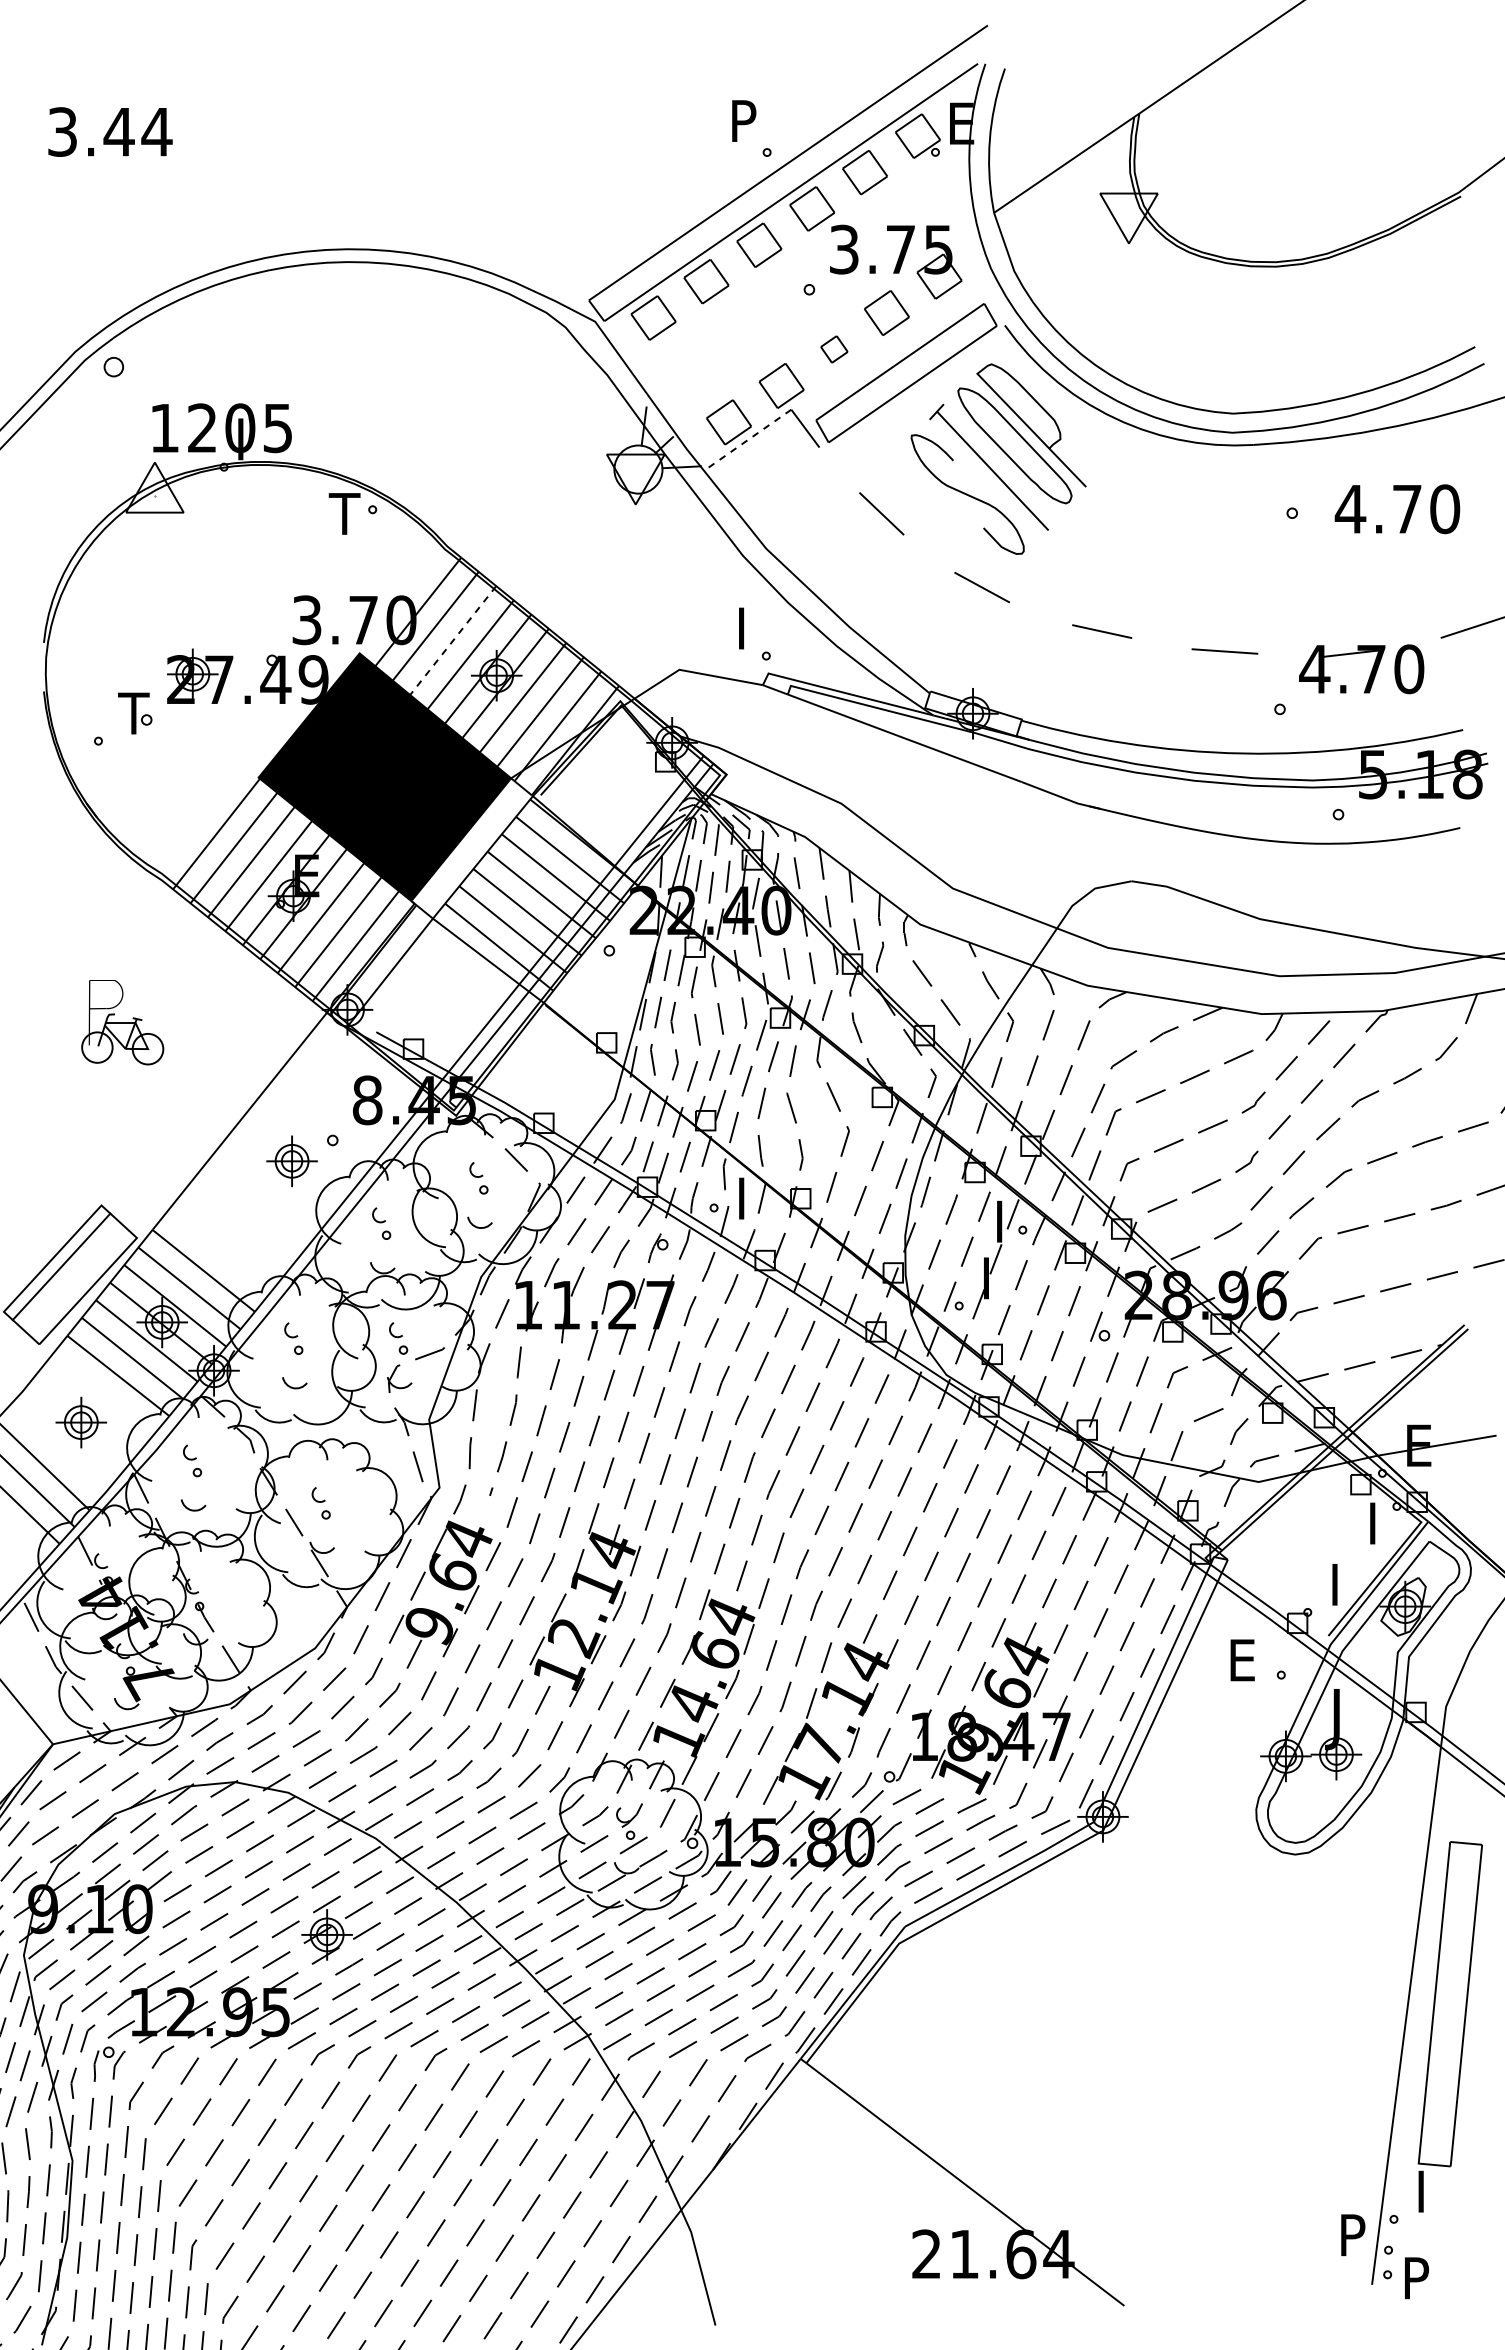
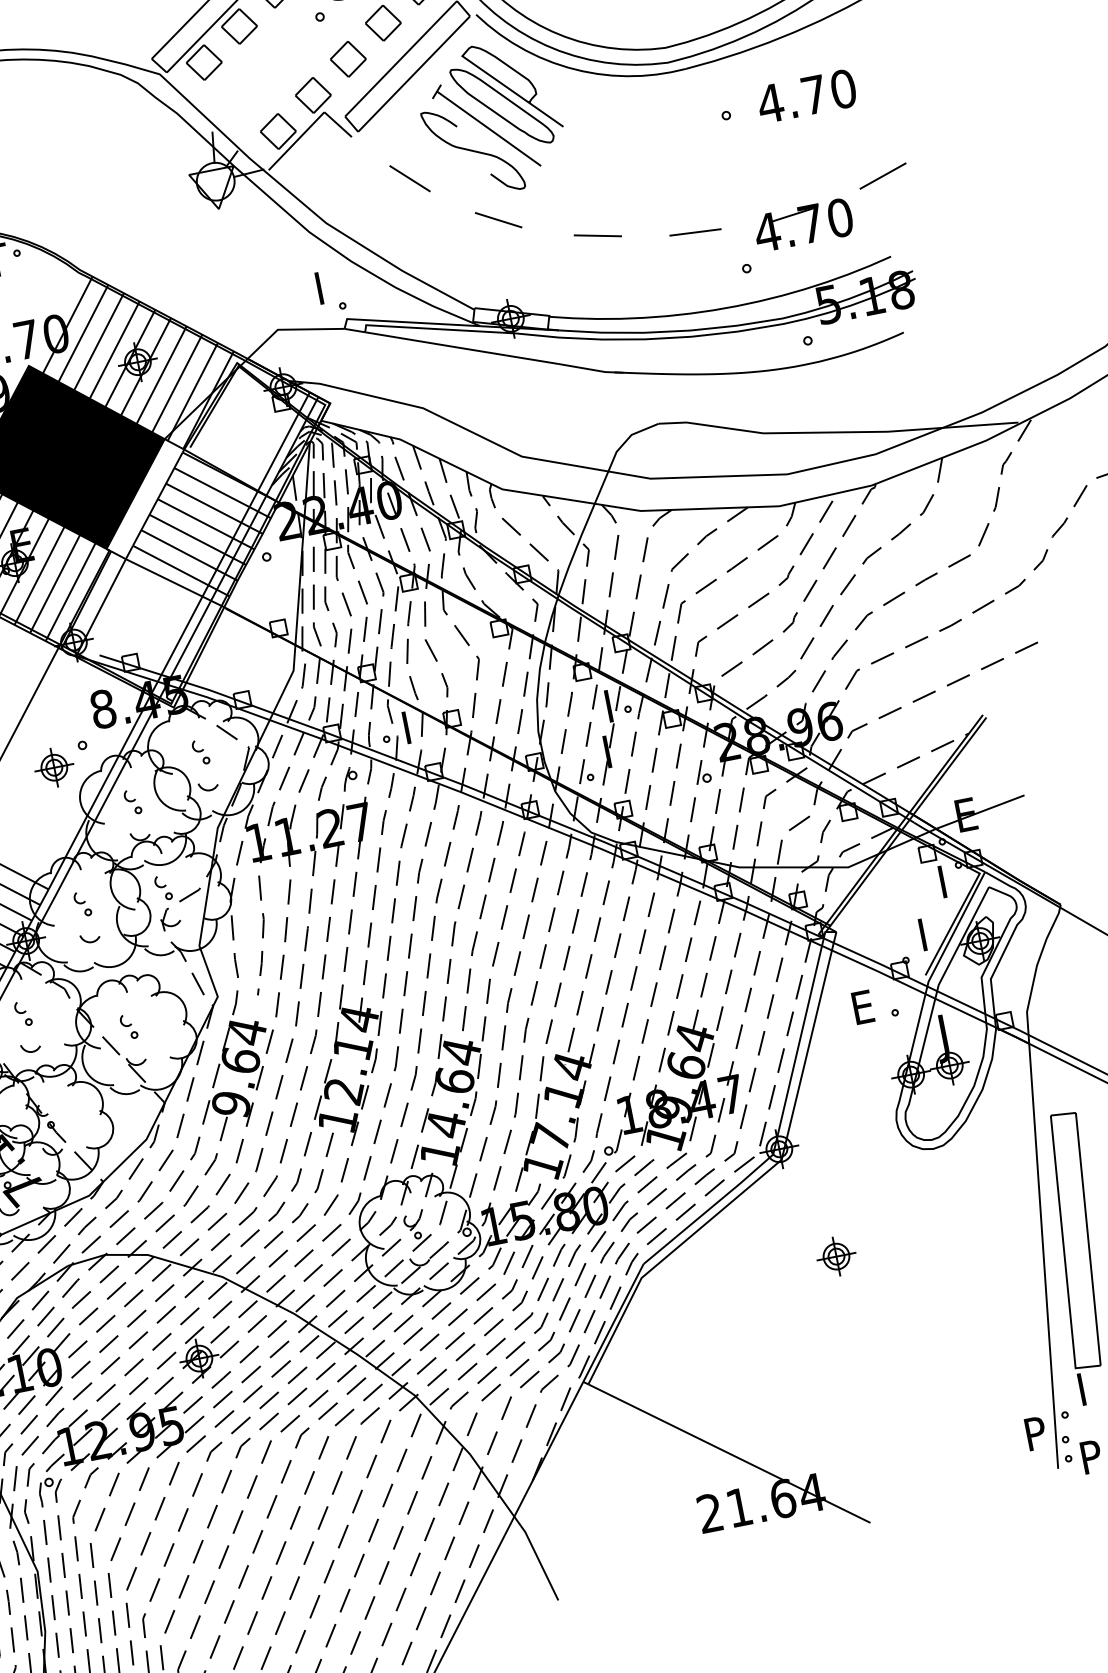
part: (834, 349) -> (348, 59), size x1.67
line: (749, 439) -> (296, 141), dashed -> solid
line: (452, 640) -> (98, 341), dashed -> solid
part: (1147, 1964) -> (836, 1256), added

